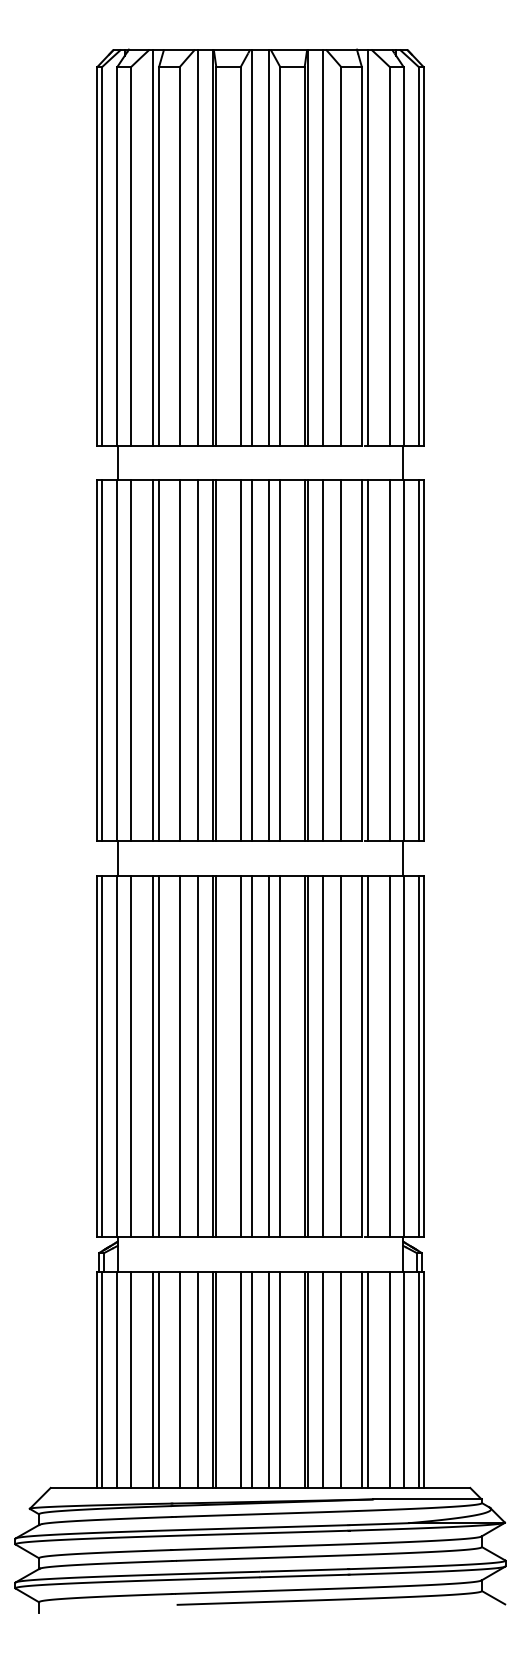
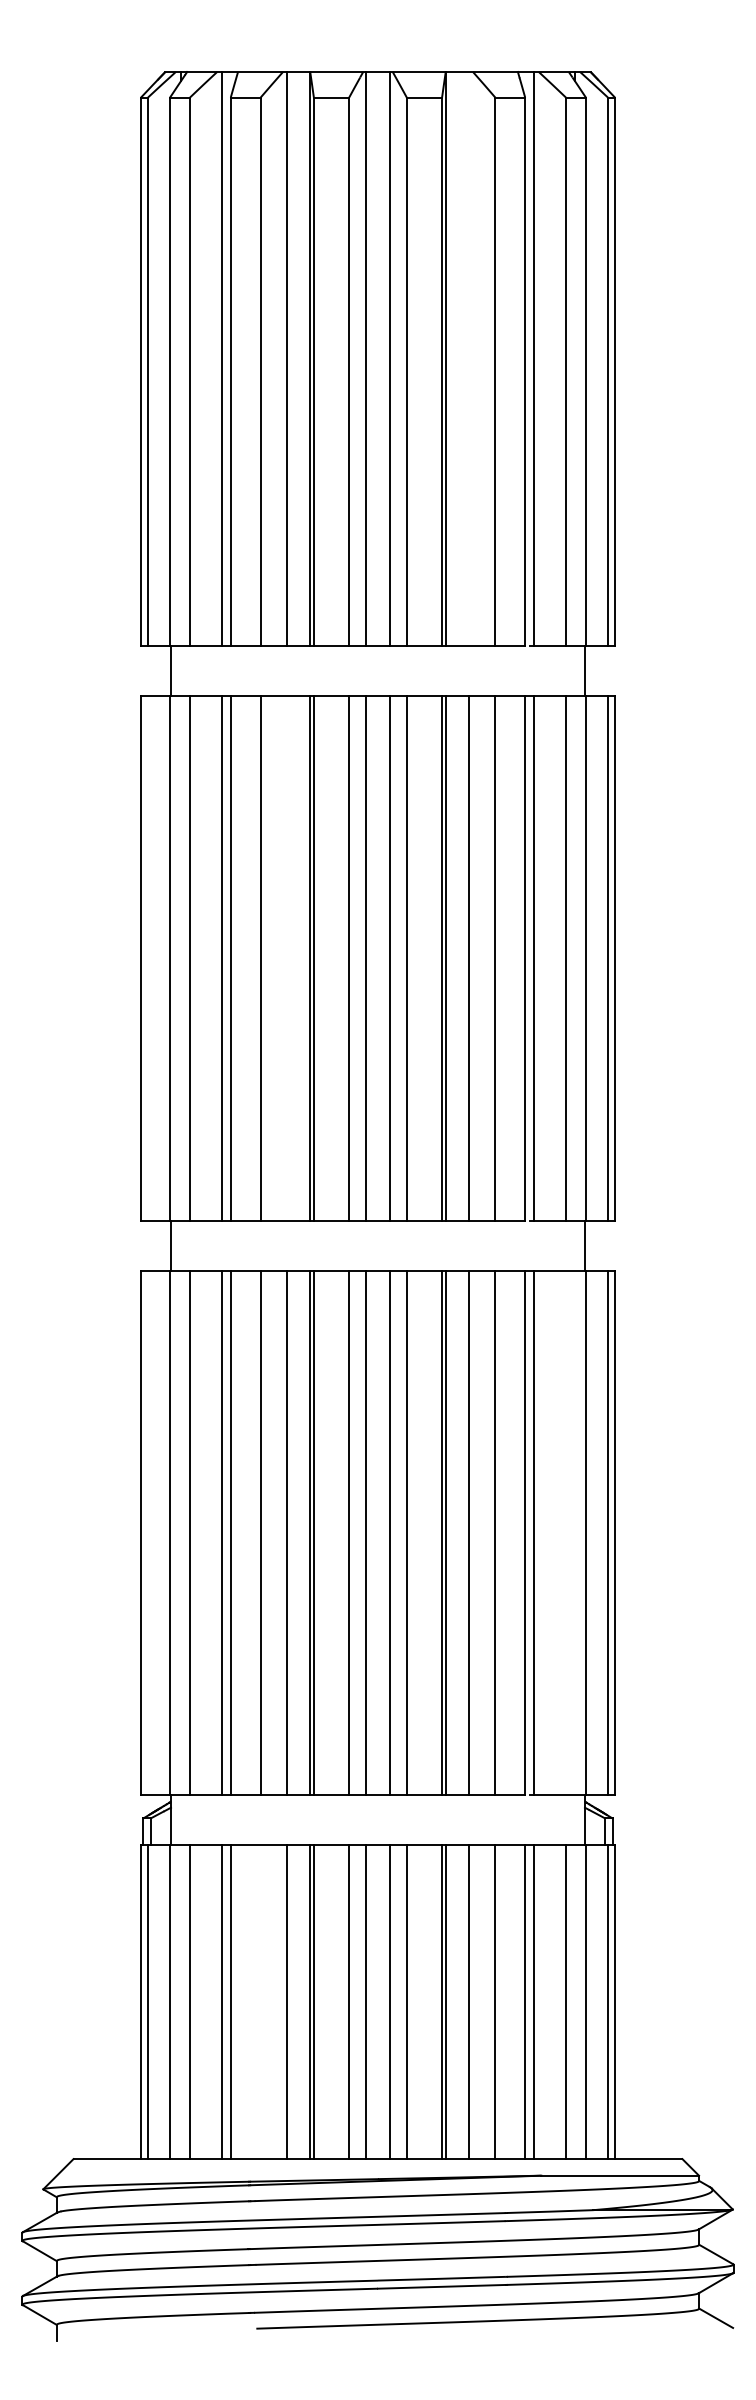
line: (323, 247) -> (469, 359), removed
line: (102, 660) -> (148, 958), removed
line: (197, 660) -> (286, 958), removed
line: (102, 1056) -> (148, 1533), removed
line: (390, 1056) -> (566, 1533), removed
line: (179, 1379) -> (260, 2001), removed

